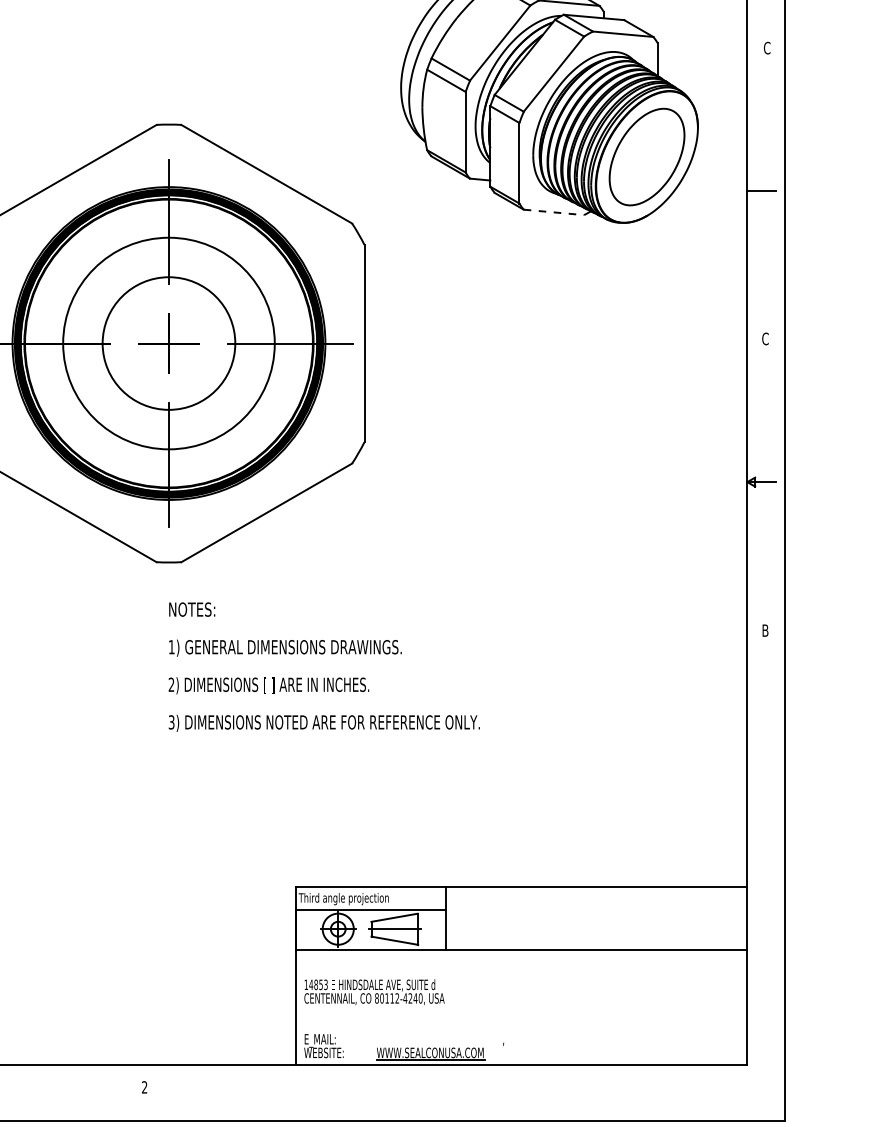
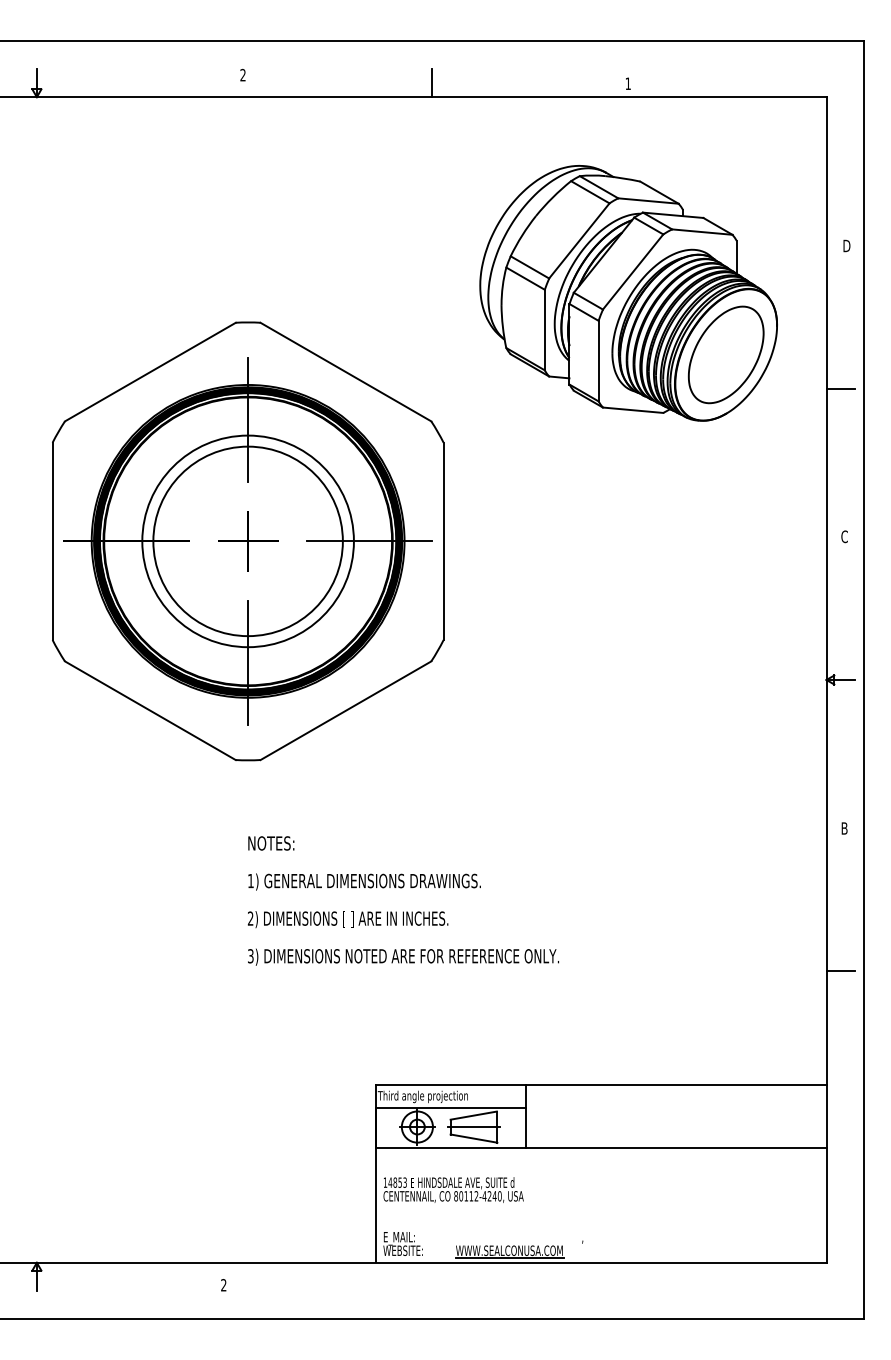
text: (767, 47) -> (846, 245), C -> D
line: (554, 212) -> (633, 410), dashed -> solid
circle: (168, 343) -> (247, 541), size x1.43
text: (324, 666) -> (403, 900), moved
line: (761, 773) -> (840, 971), added

